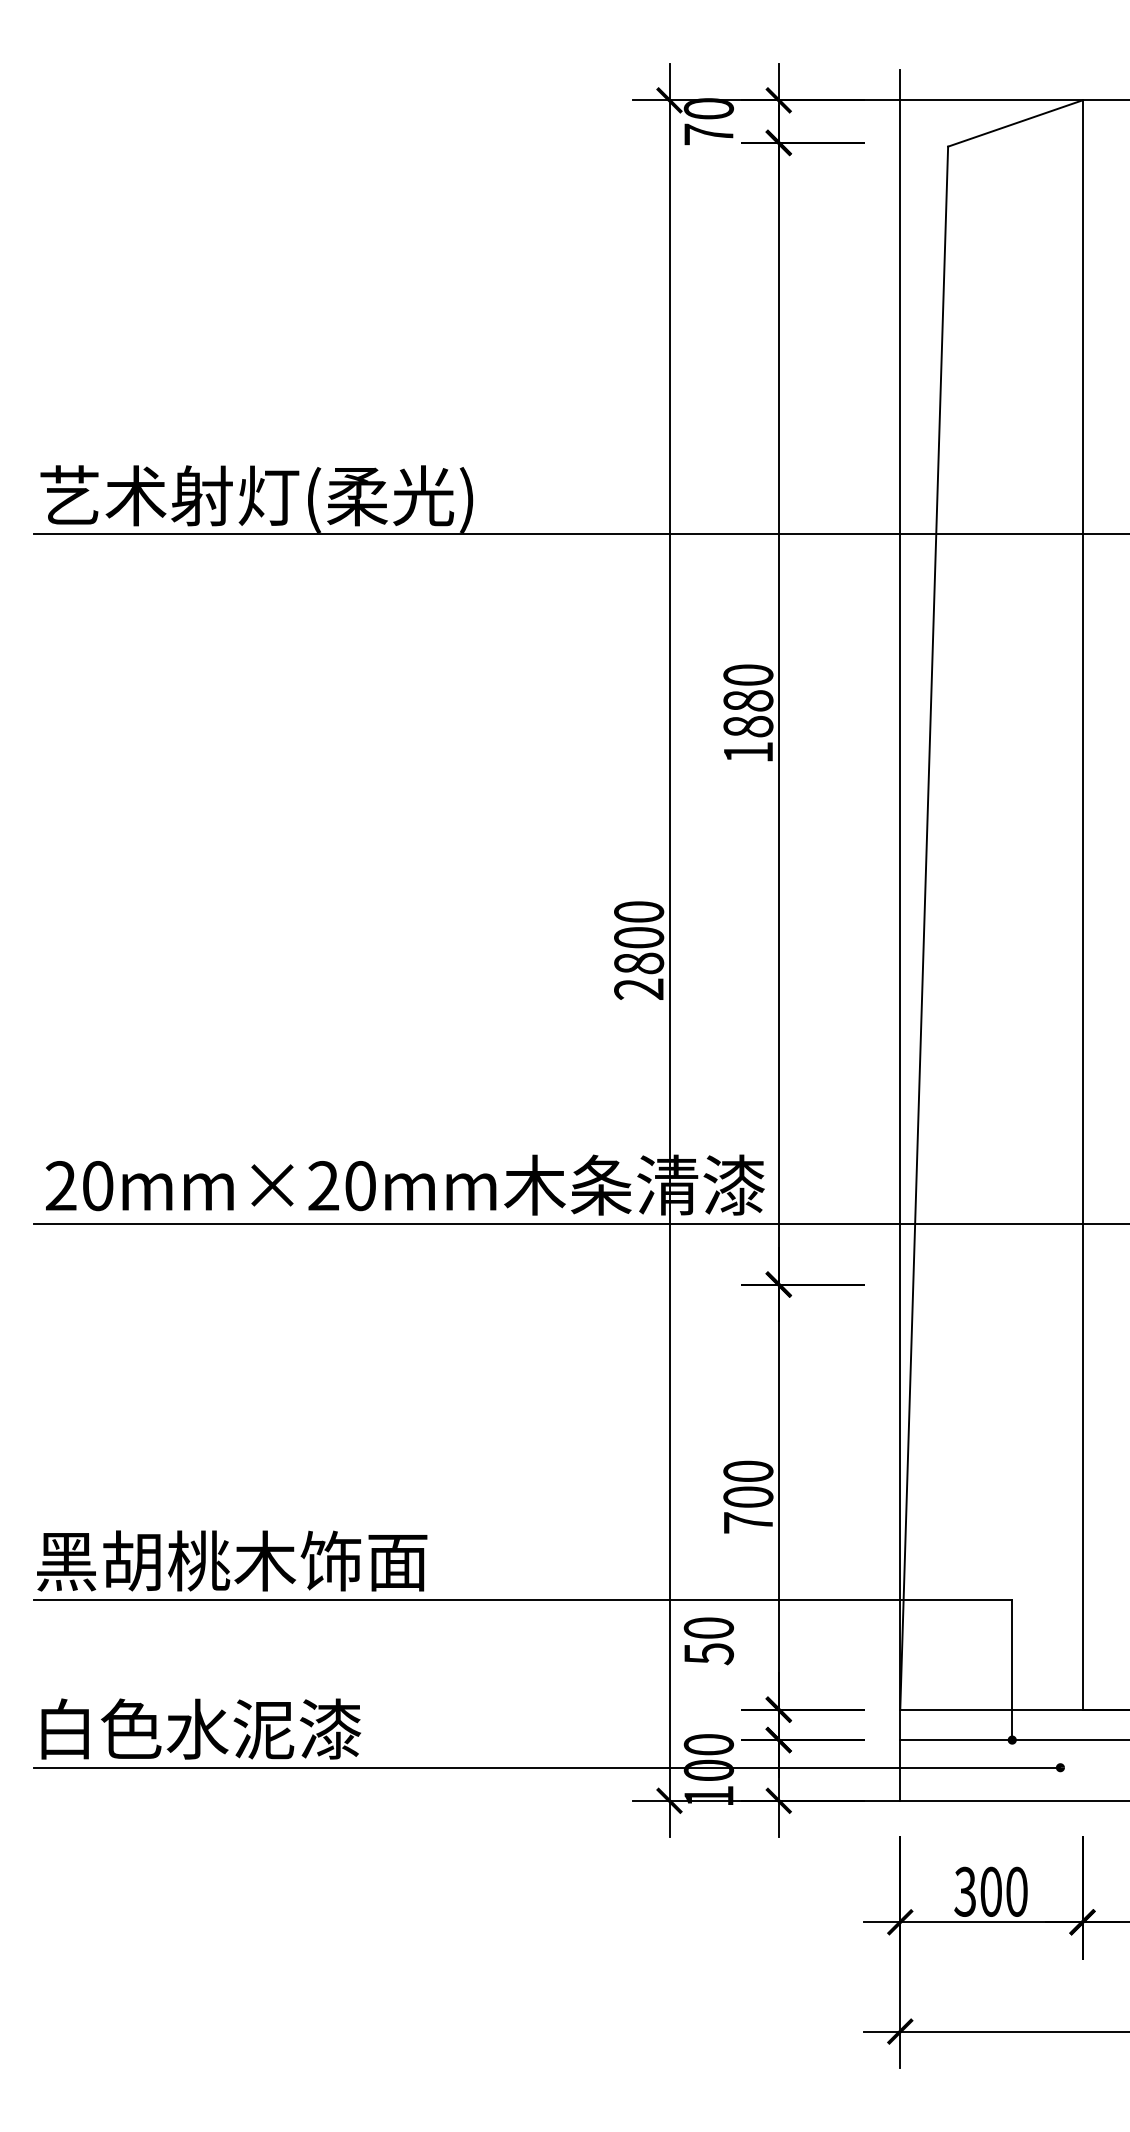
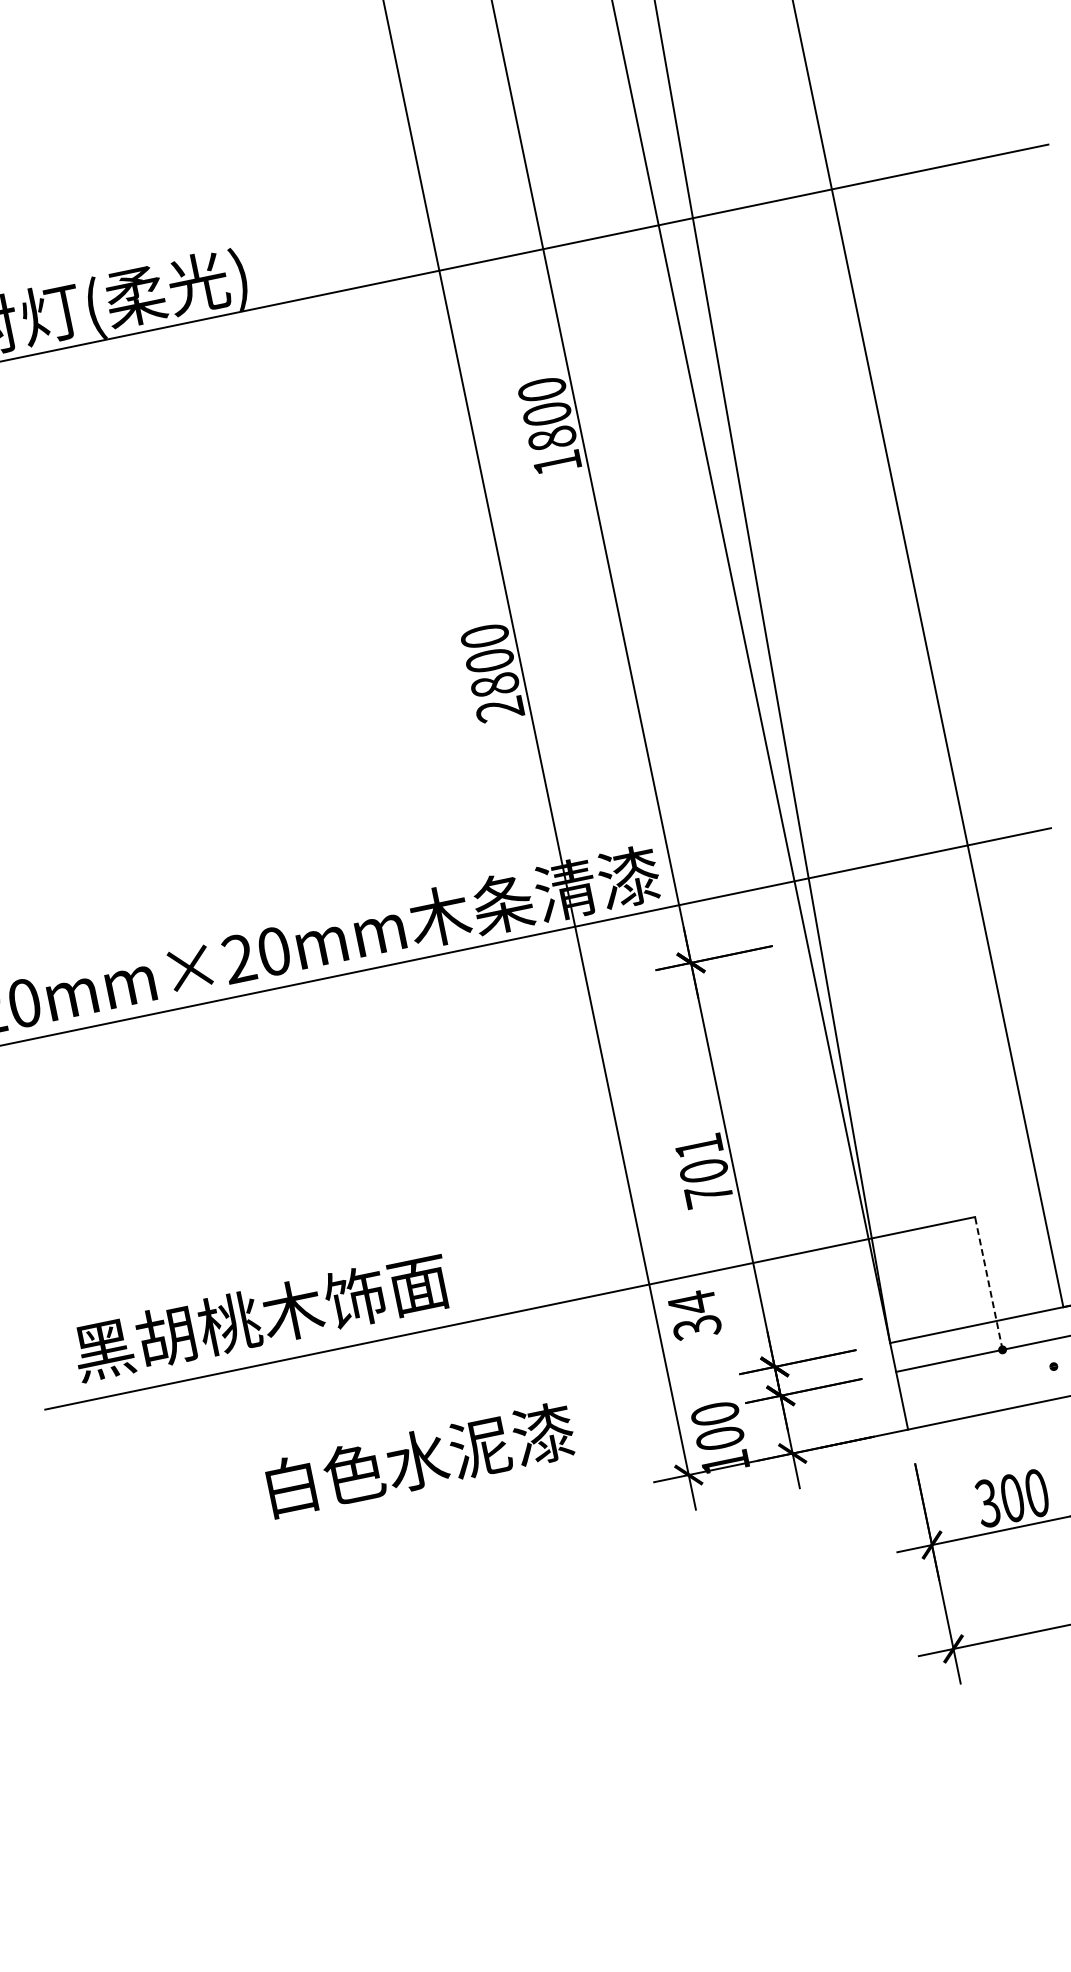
text: (748, 700) -> (547, 413), 1880 -> 1800
text: (748, 1470) -> (698, 1145), 700 -> 701
text: (232, 1560) -> (261, 1316), moved
text: (708, 1640) -> (694, 1315), 50 -> 34
line: (1012, 1670) -> (989, 1283), solid -> dashed
text: (200, 1728) -> (419, 1459), moved
line: (546, 1767) -> (565, 1467), removed

